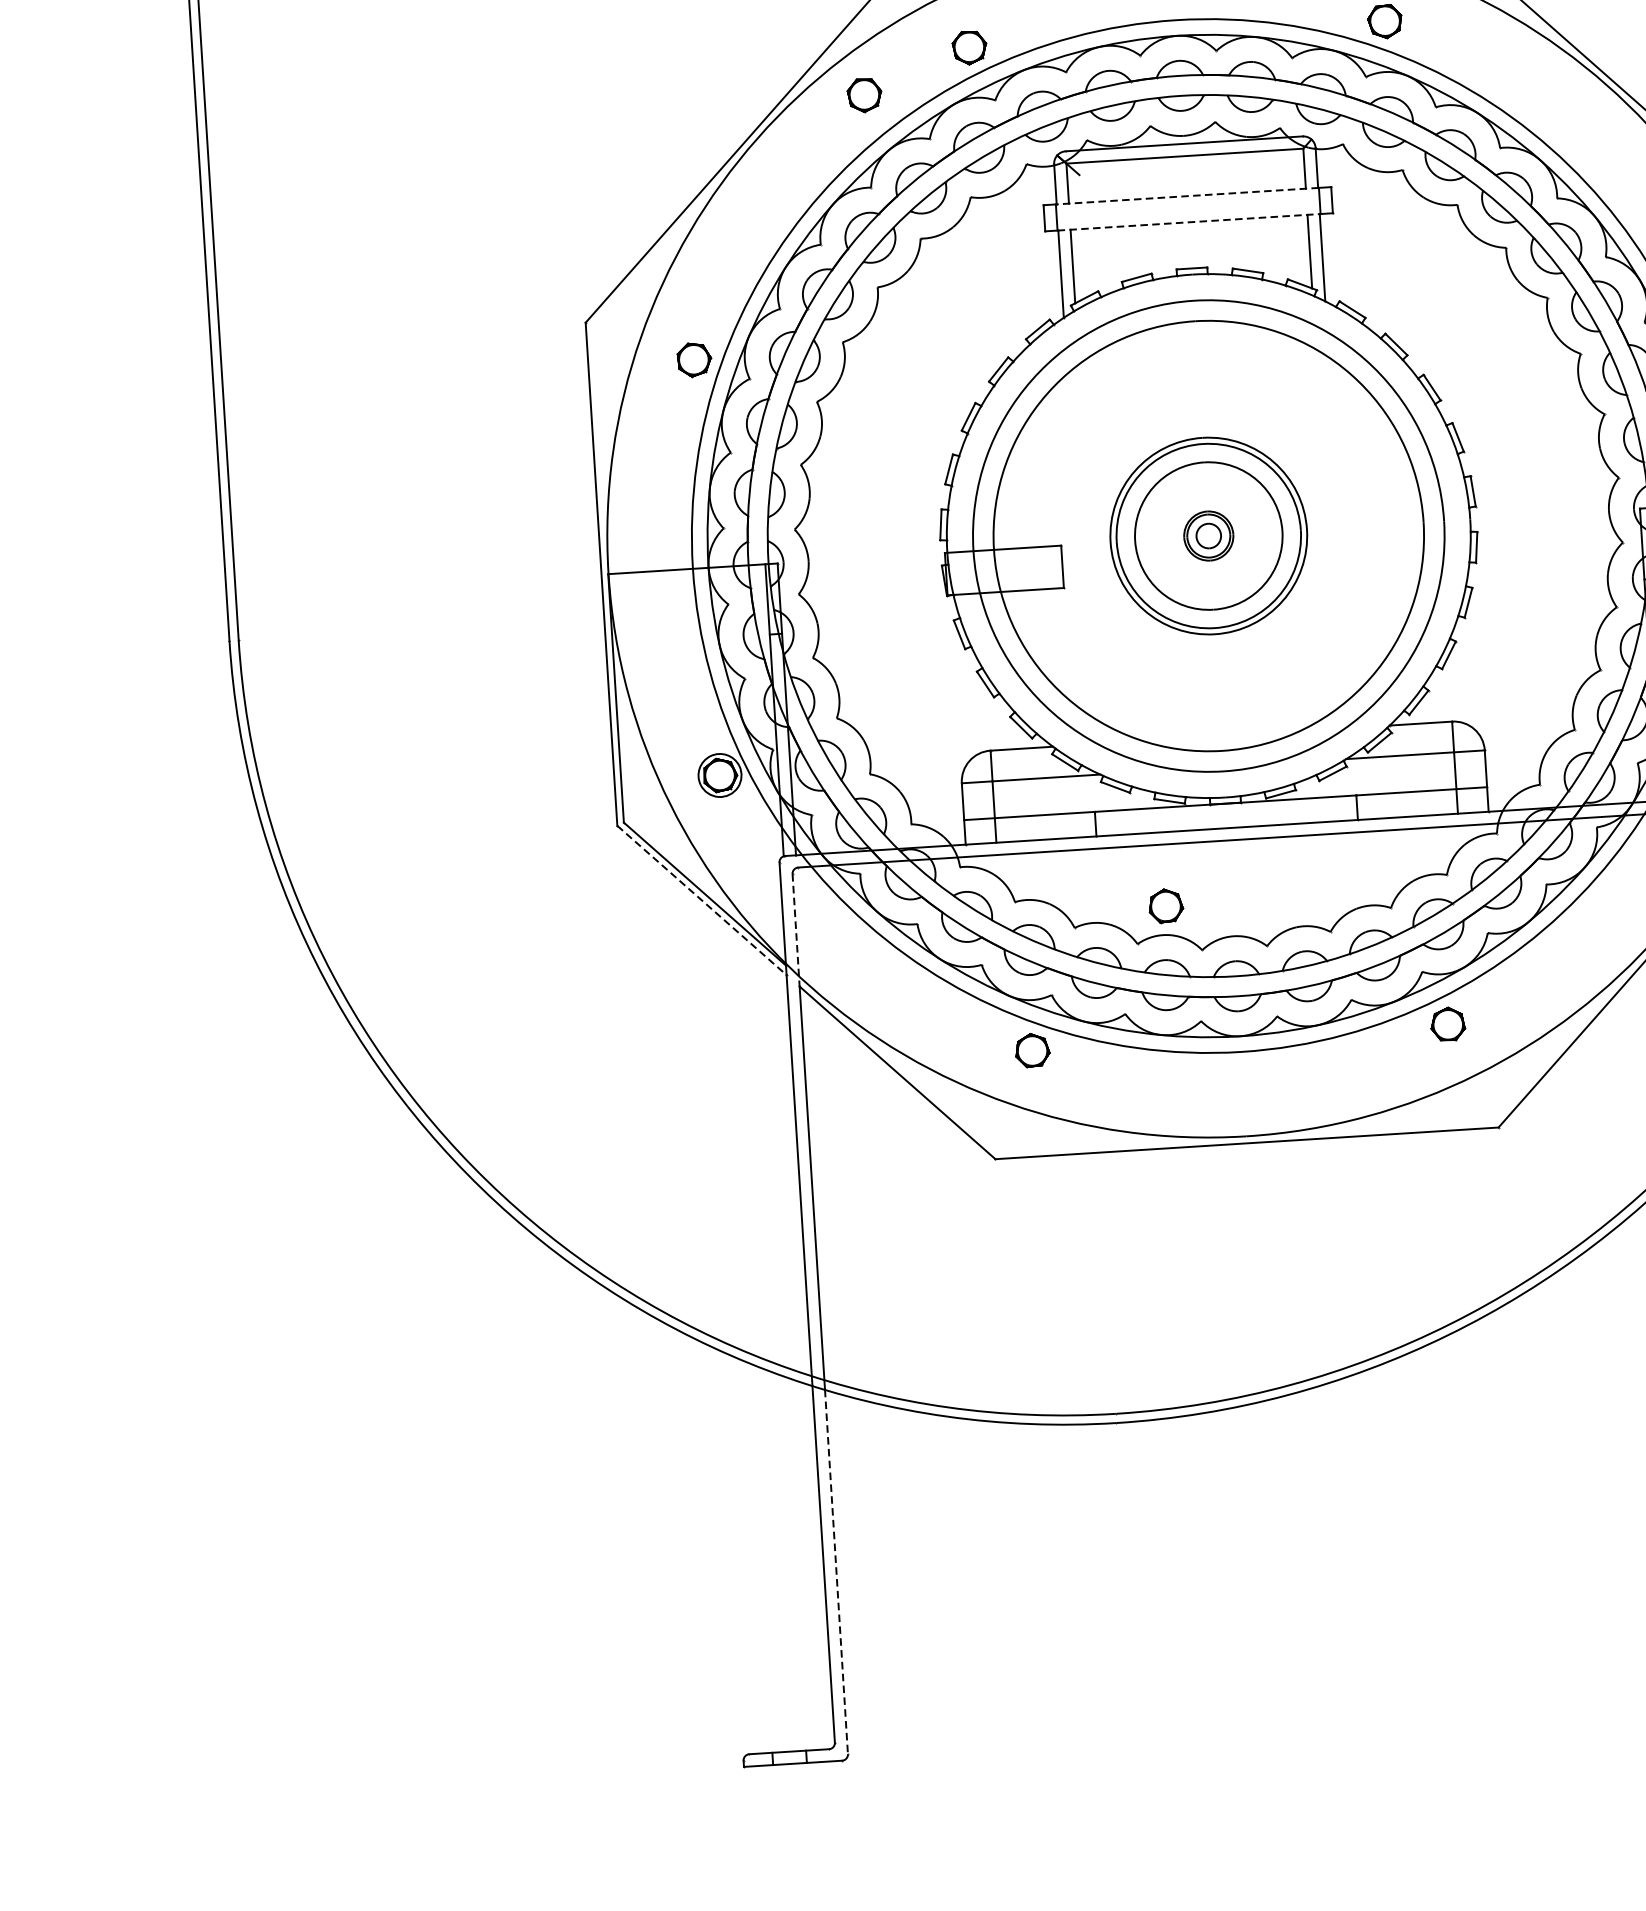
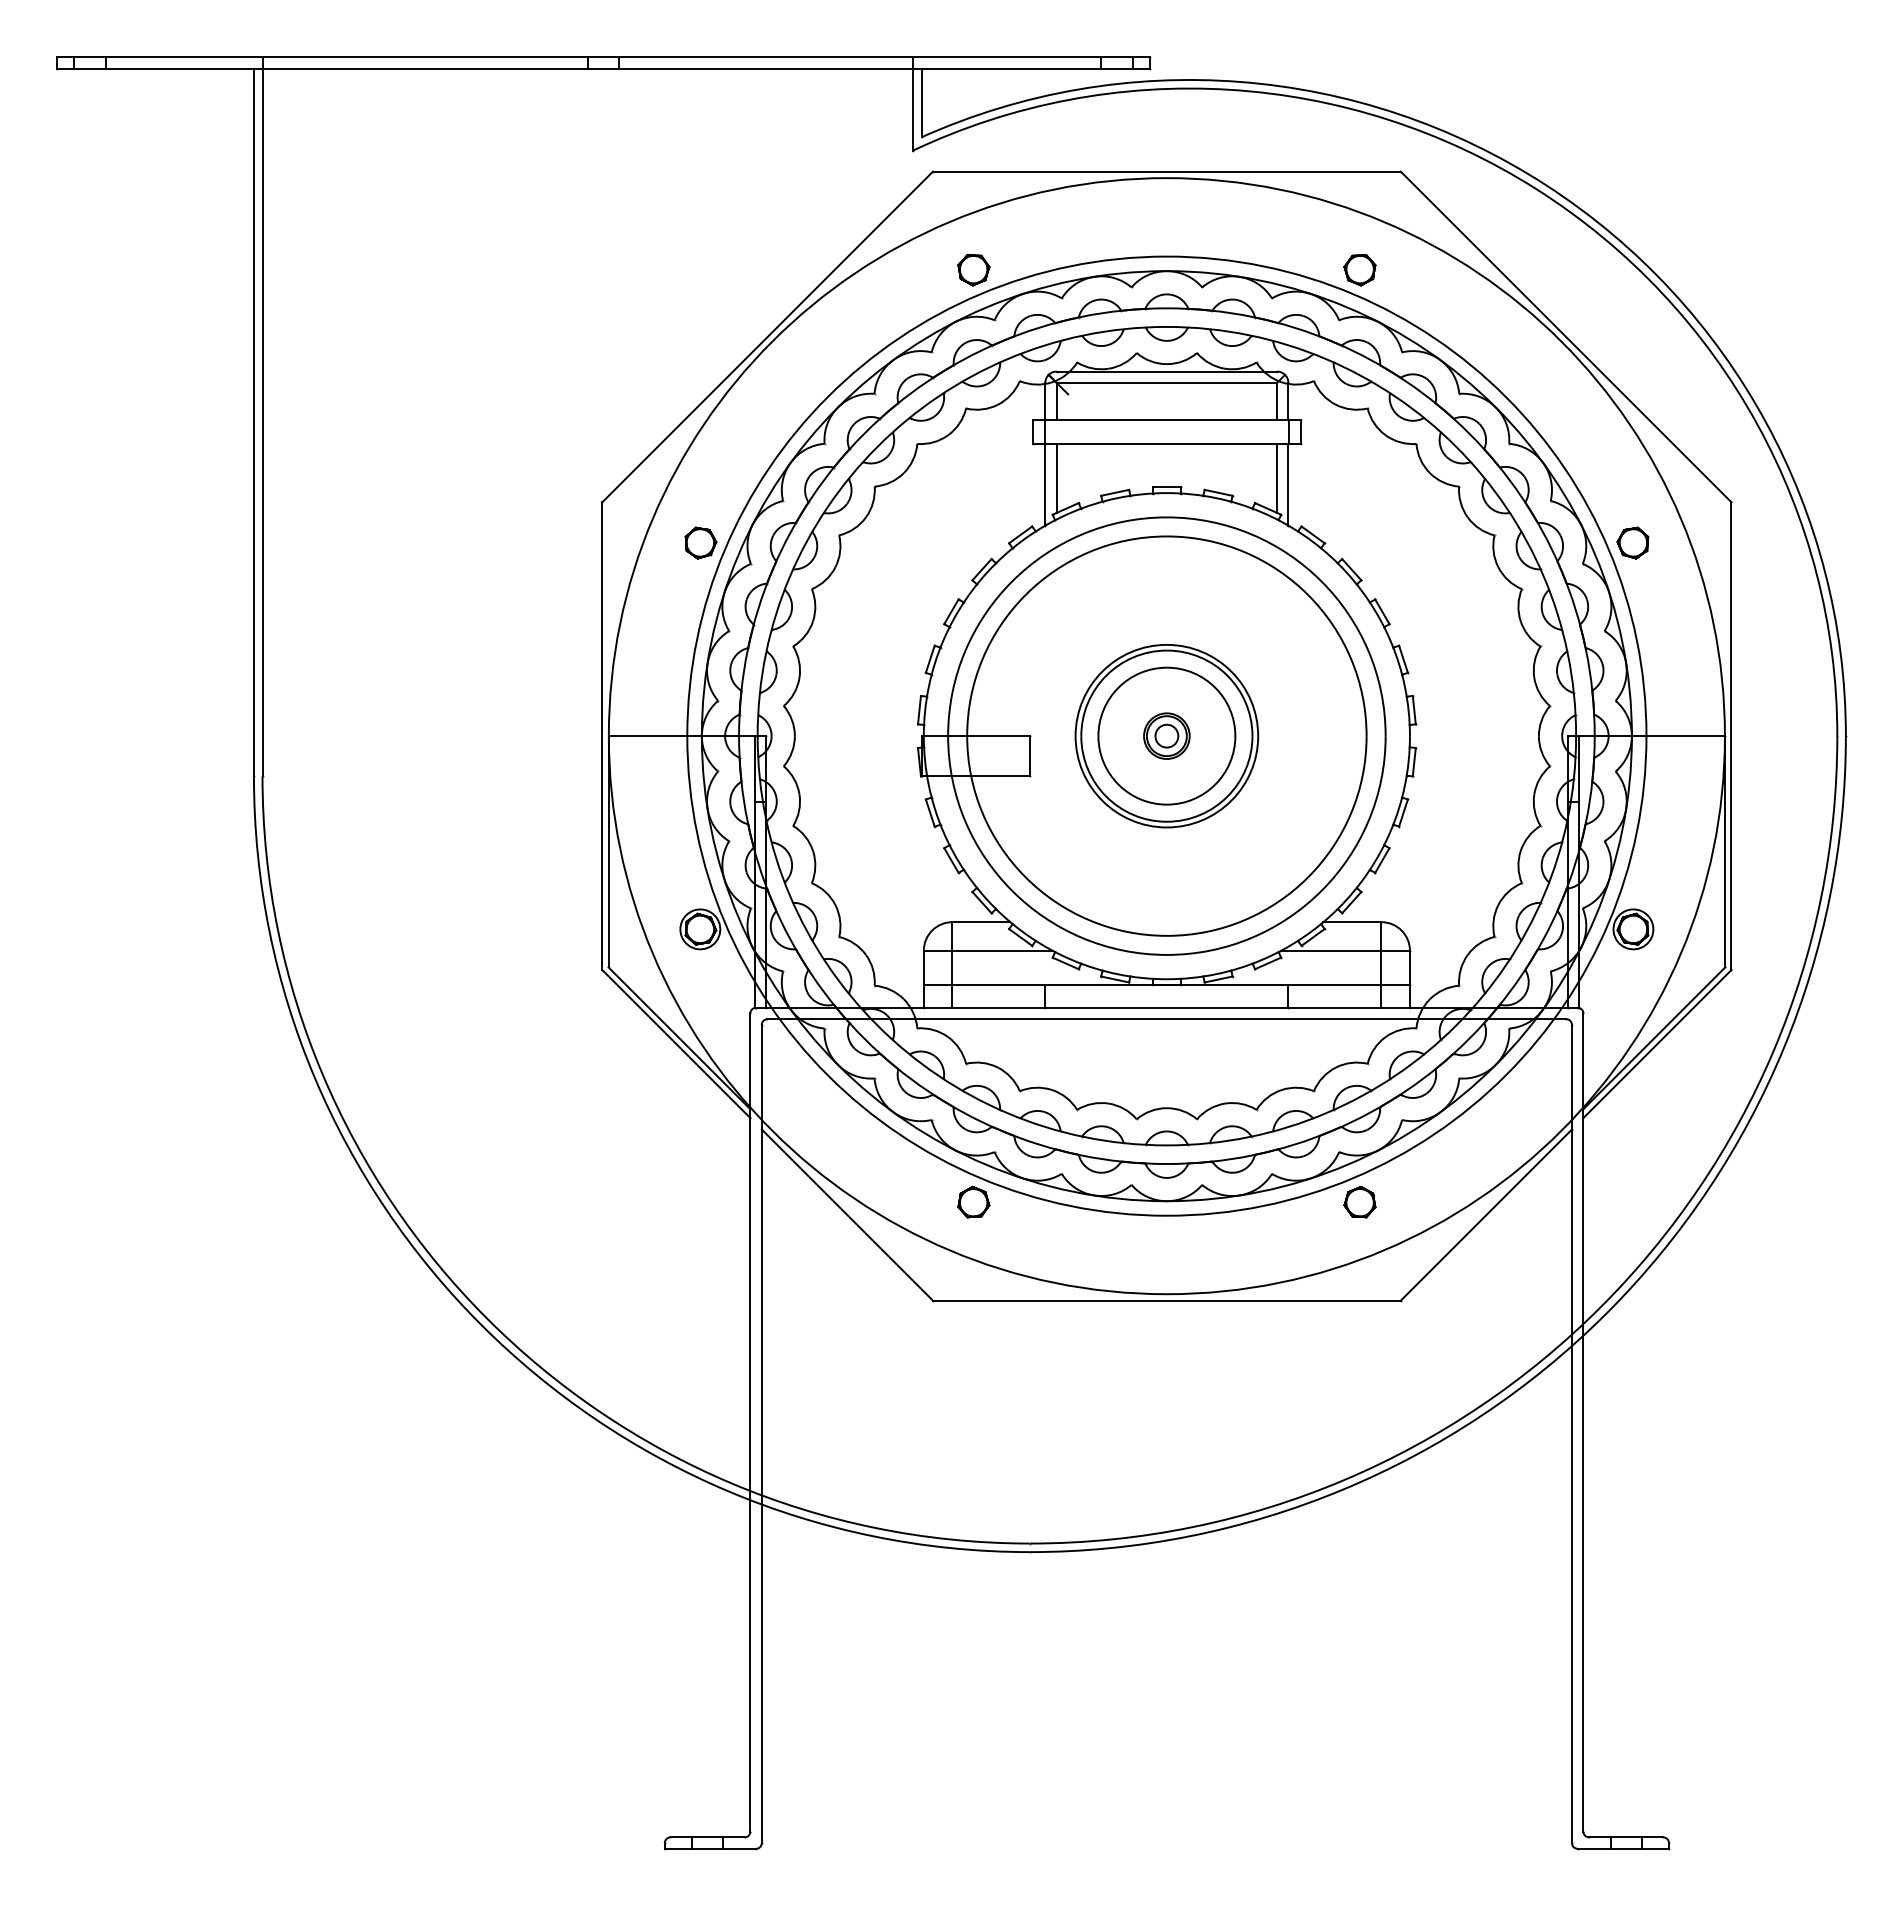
part: (864, 95) -> (873, 308), removed
line: (1187, 196) -> (1166, 420), dashed -> solid
line: (1189, 222) -> (1167, 444), dashed -> solid
line: (702, 900) -> (676, 1044), dashed -> solid
part: (1165, 905) -> (1105, 1075), removed
line: (795, 930) -> (761, 1077), dashed -> solid
line: (836, 1572) -> (761, 1674), dashed -> solid

